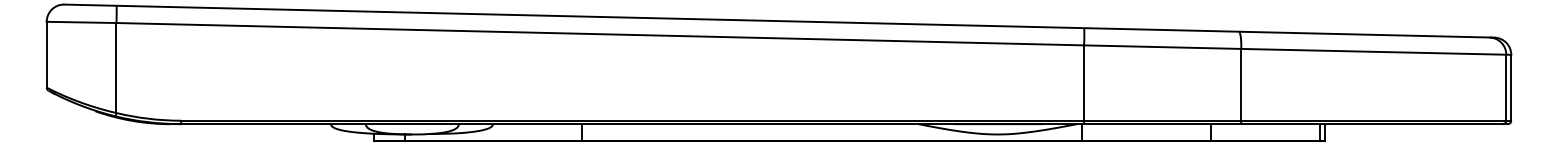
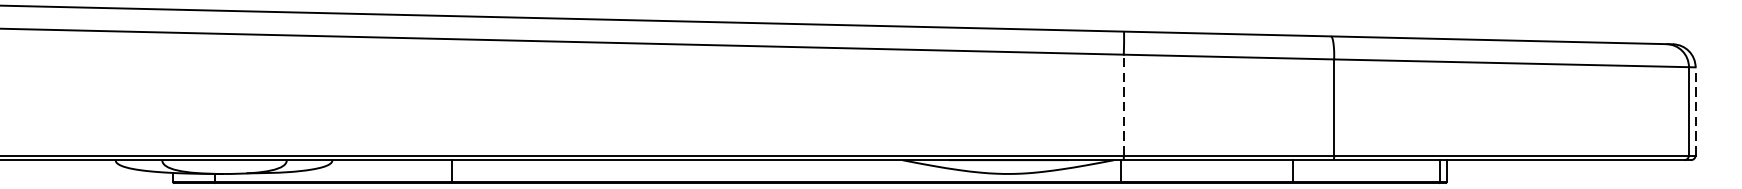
line: (1084, 83) -> (1124, 105), solid -> dashed
line: (1511, 87) -> (1695, 111), solid -> dashed

